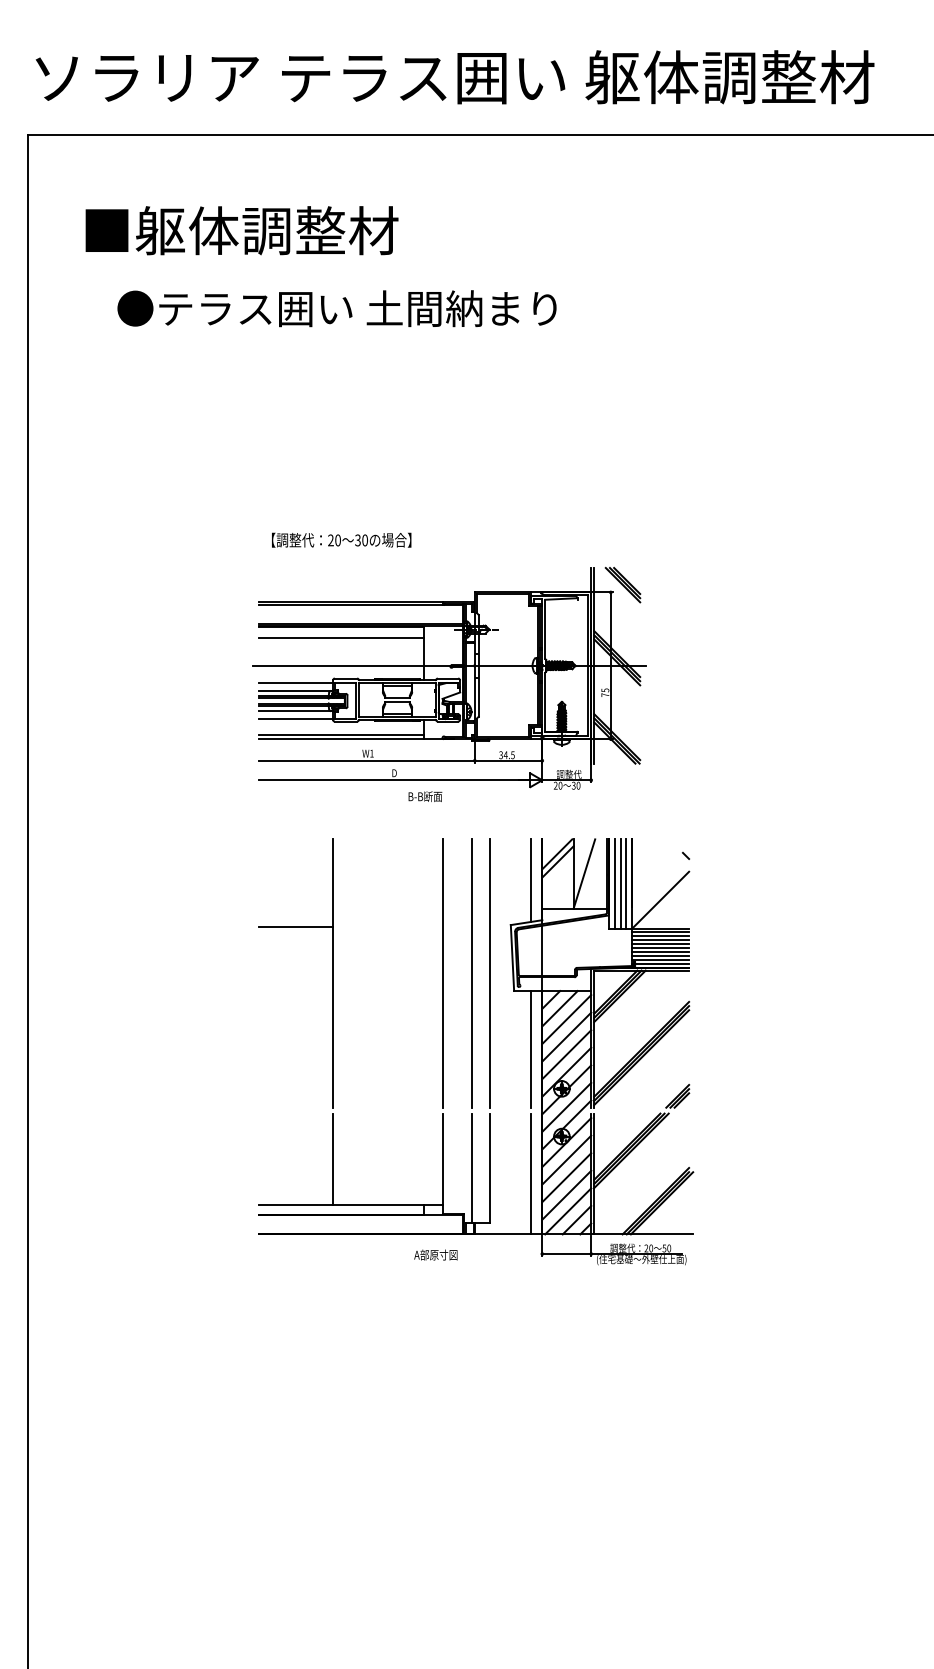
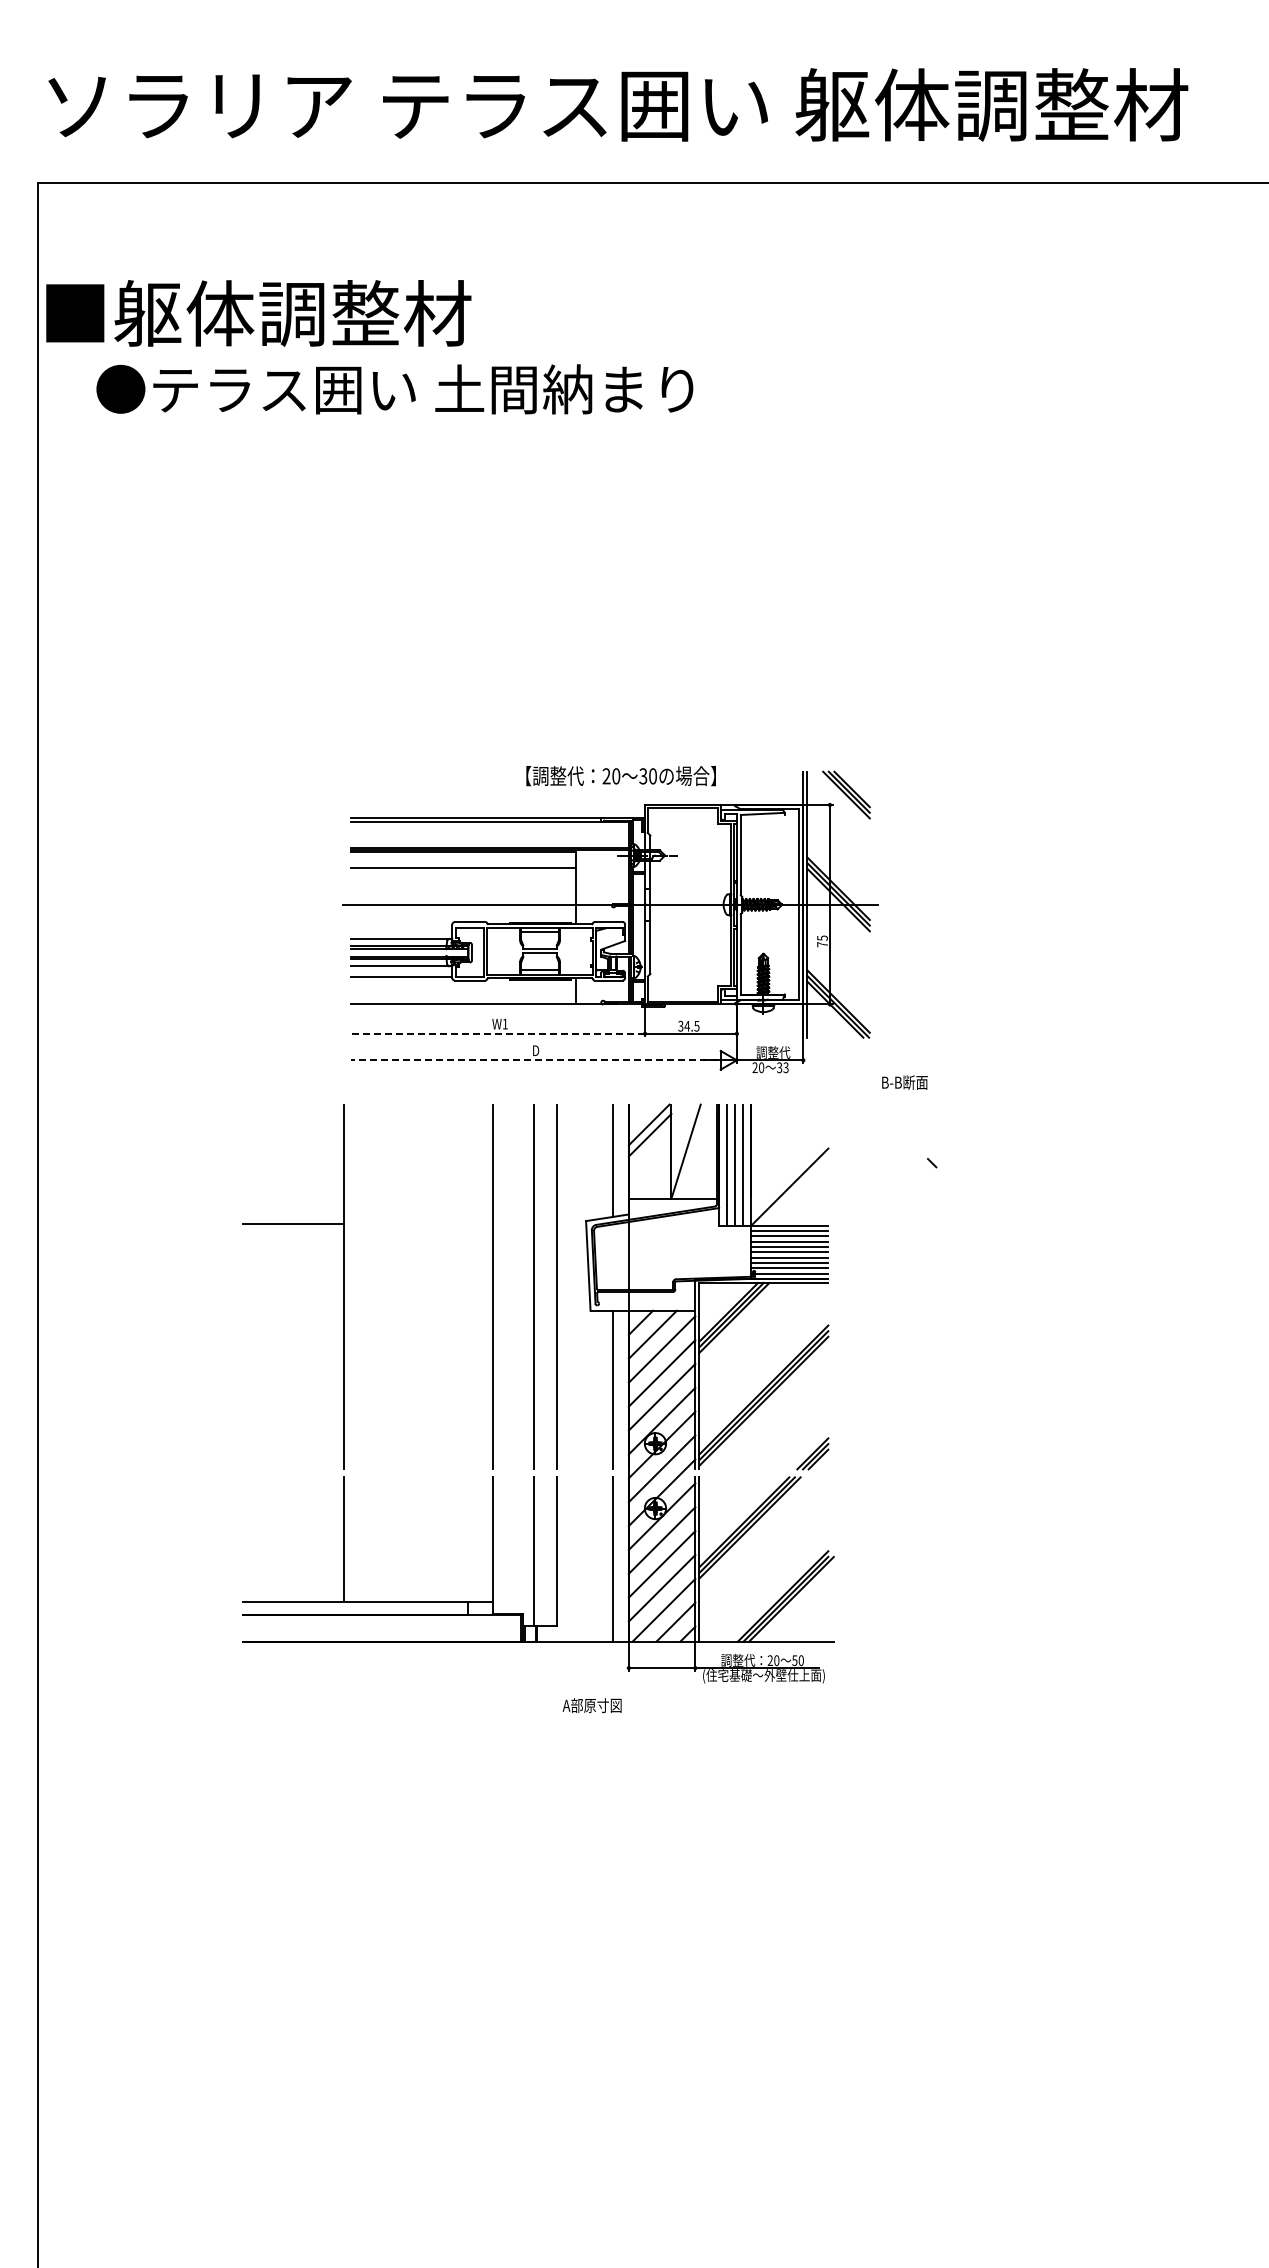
text: (241, 230) -> (258, 313), moved
text: (336, 308) -> (394, 389), moved
text: (341, 540) -> (620, 776), moved
line: (295, 683) -> (401, 928), removed
line: (341, 735) -> (463, 999), removed
line: (366, 760) -> (498, 1033), solid -> dashed
line: (393, 780) -> (534, 1060), solid -> dashed
text: (578, 785) -> (785, 1067), 30 -> 33
text: (425, 796) -> (904, 1082), moved
part: (475, 1051) -> (538, 1393), moved

